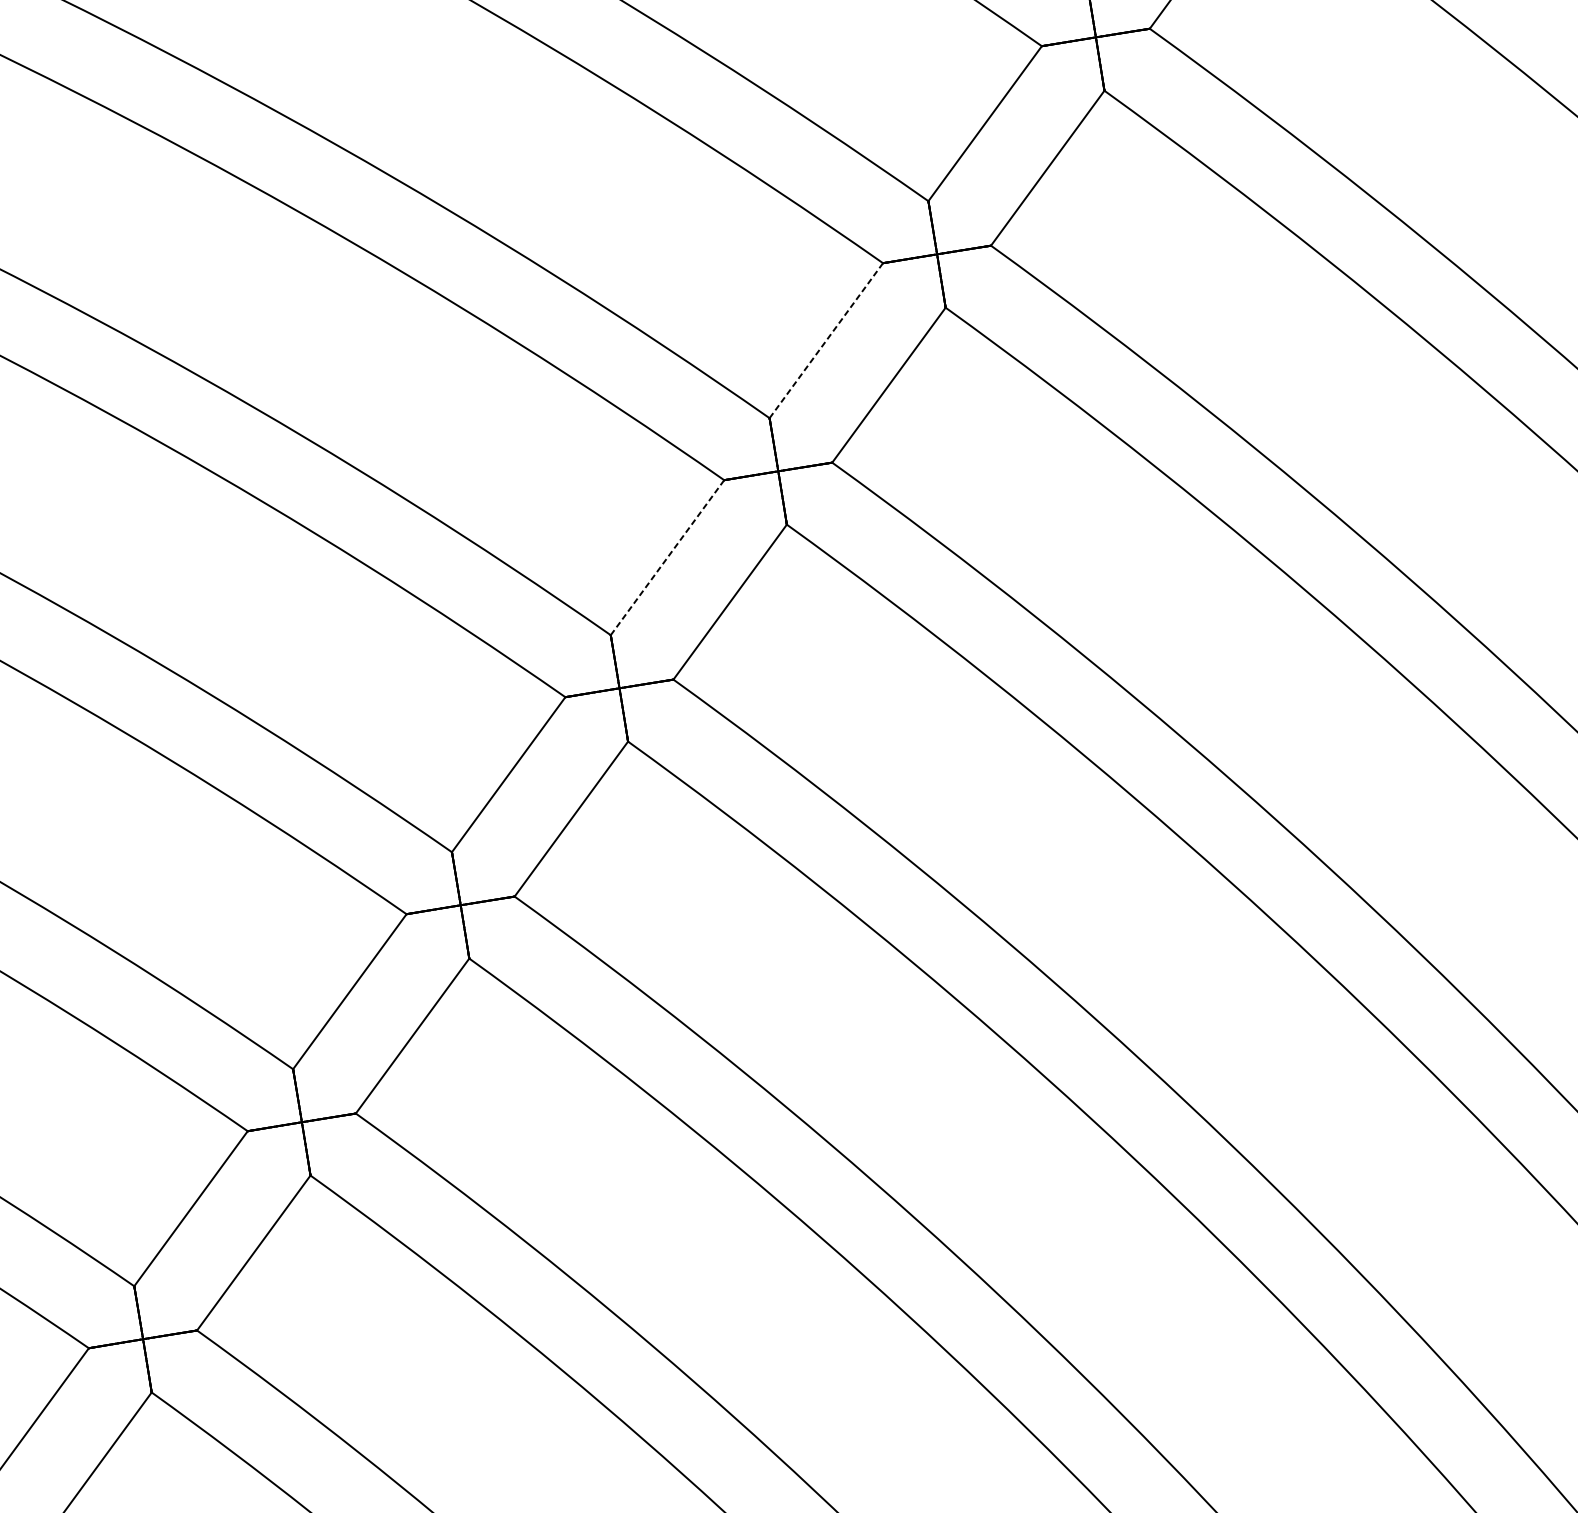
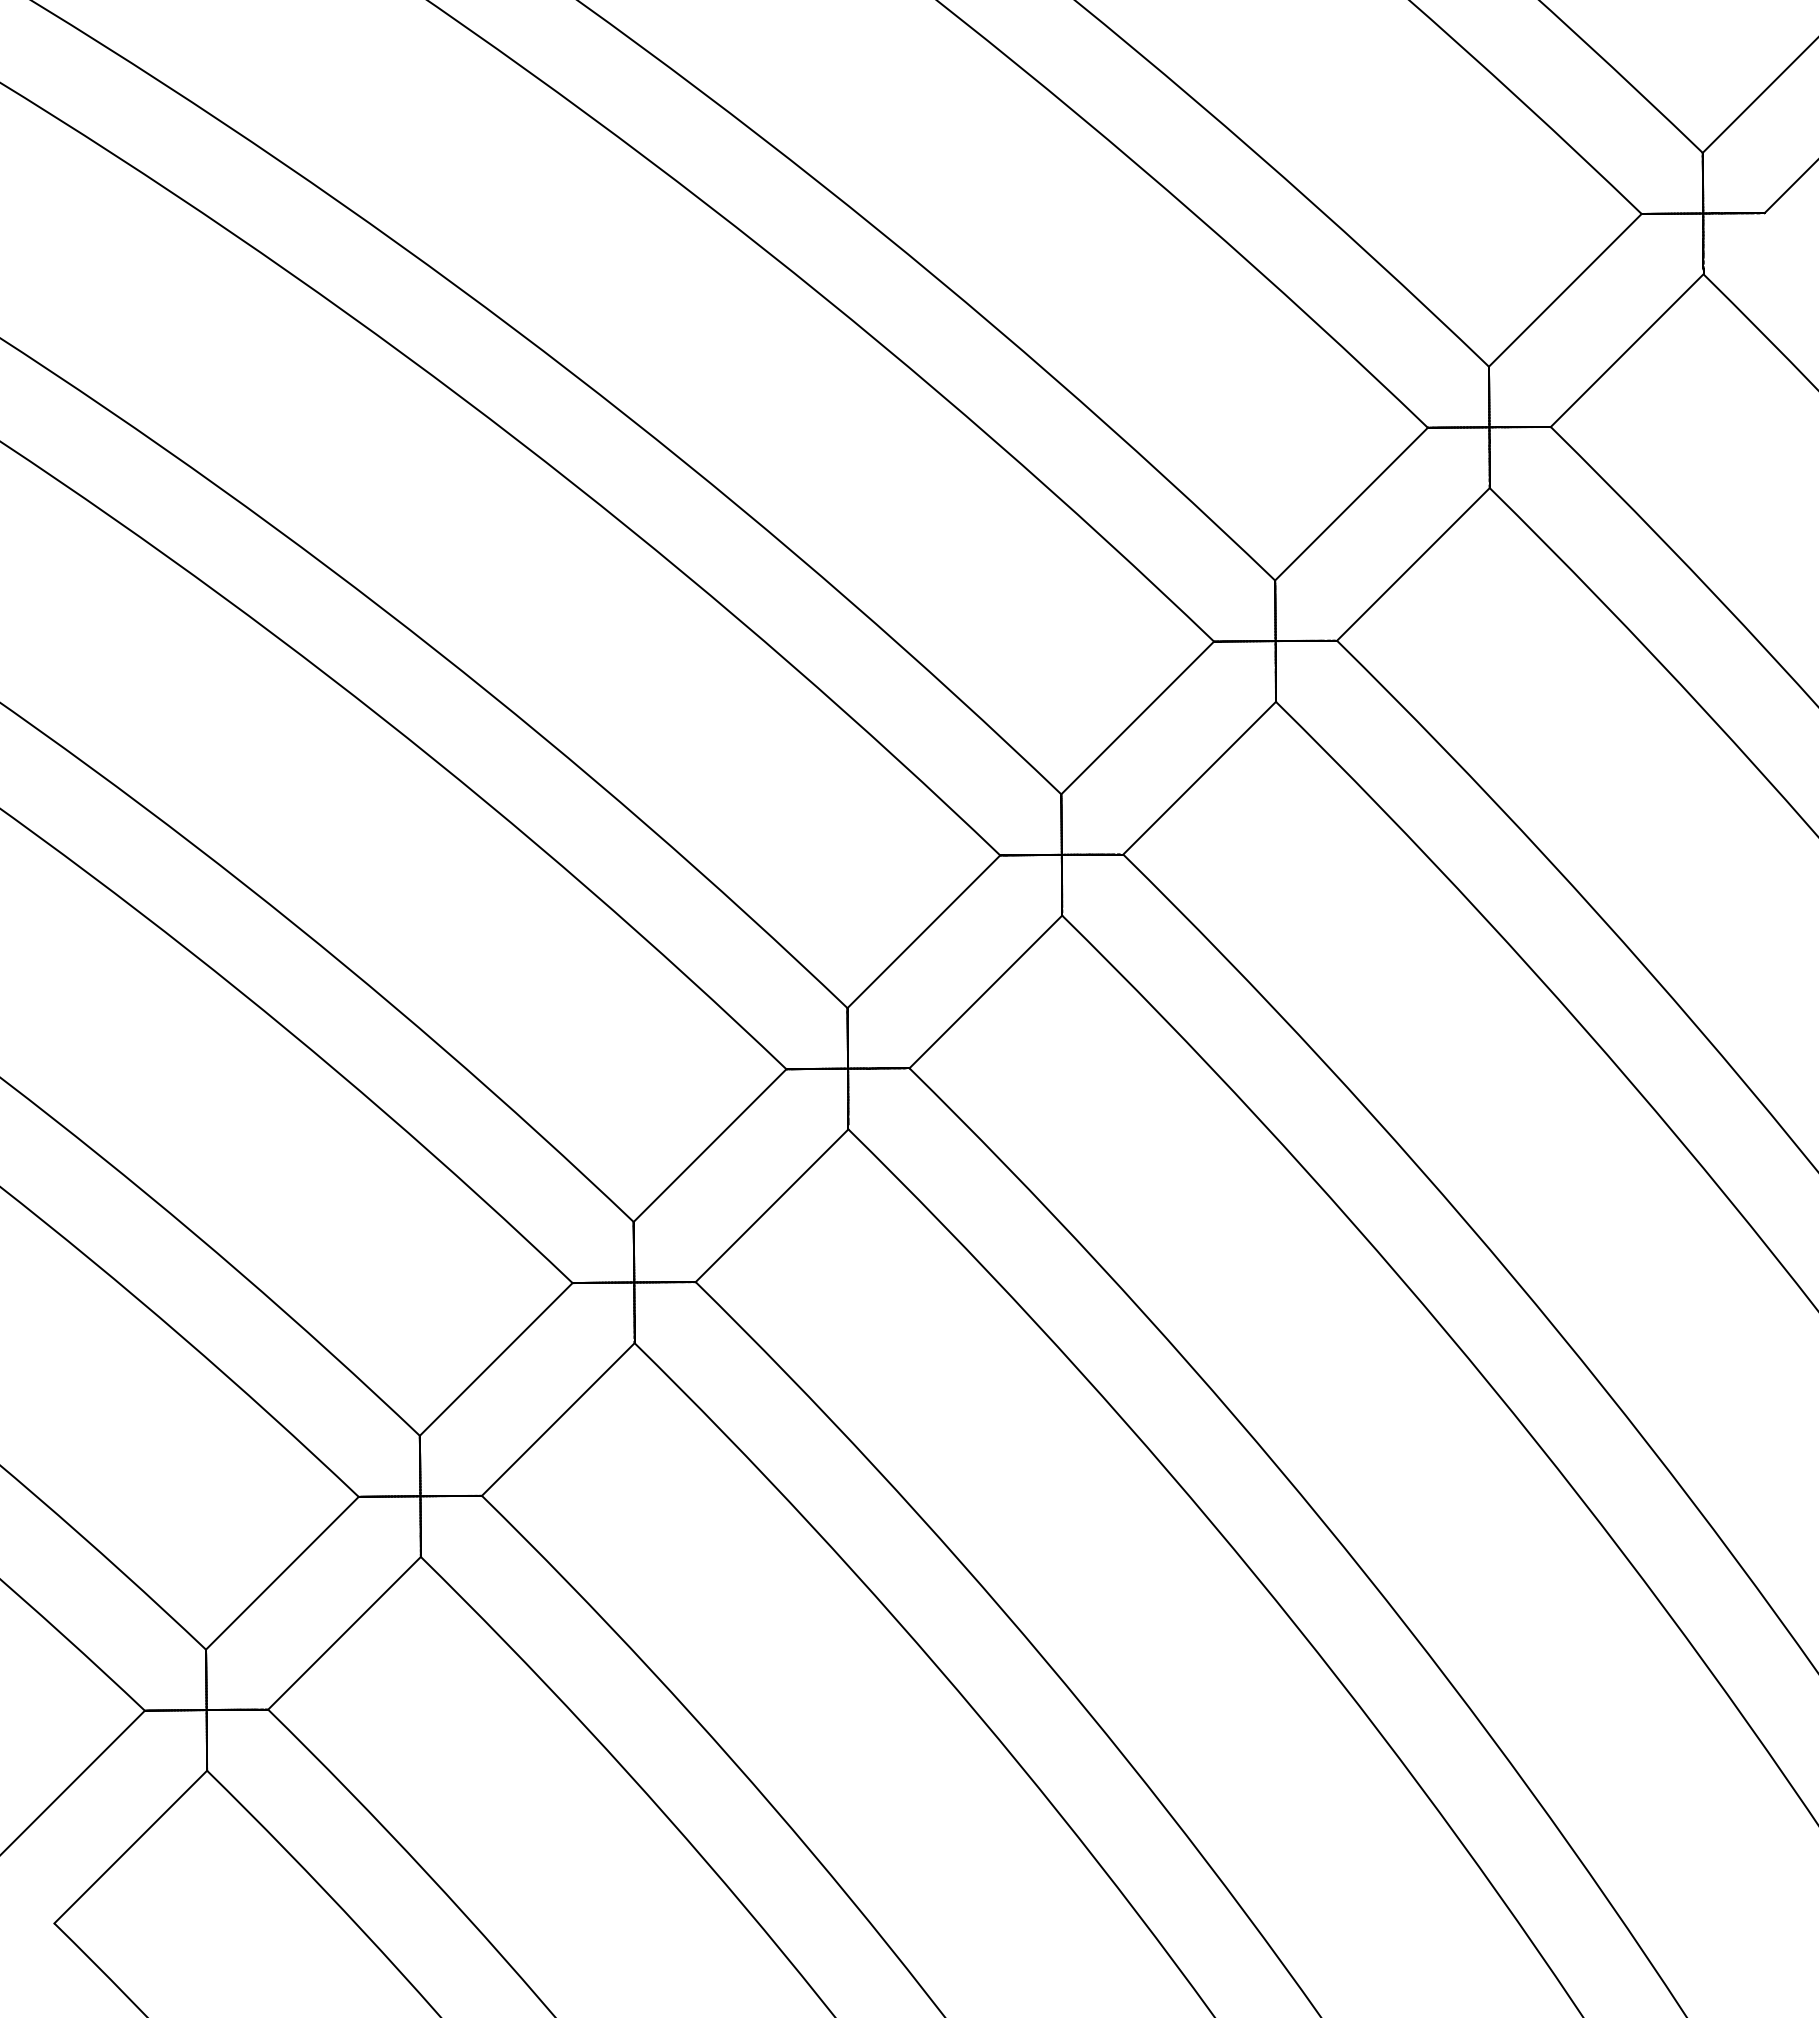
line: (826, 340) -> (1137, 717), dashed -> solid
line: (667, 557) -> (923, 931), dashed -> solid

